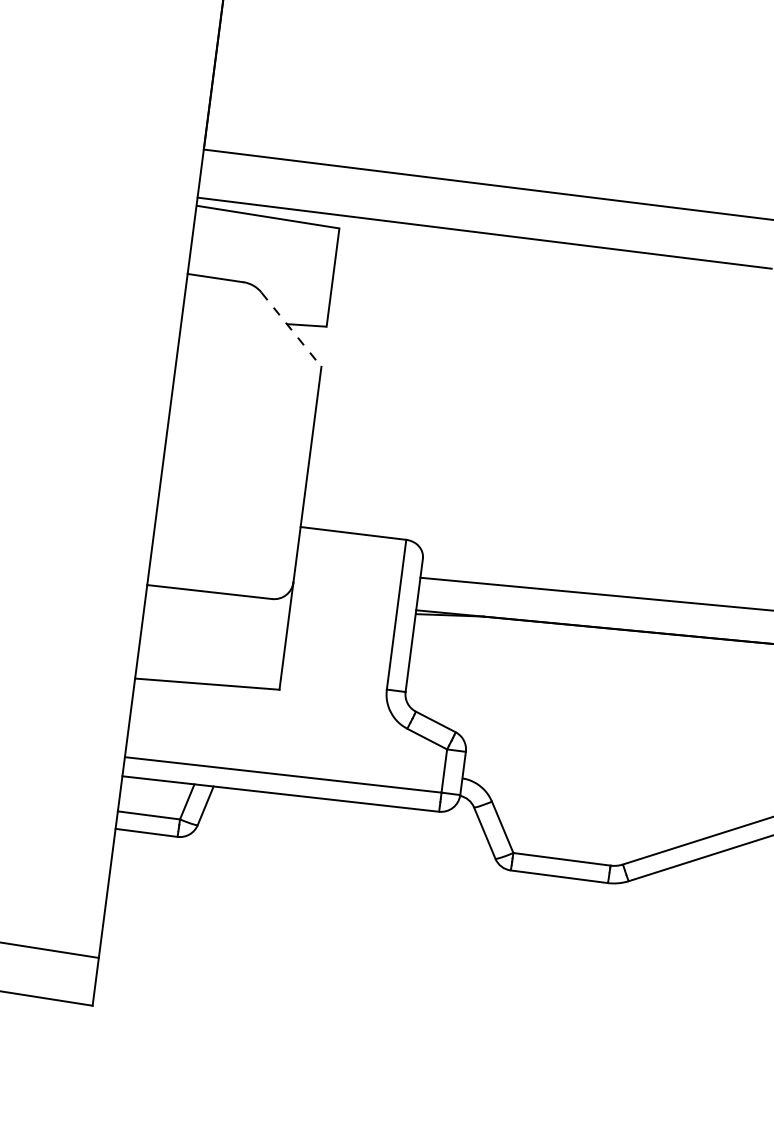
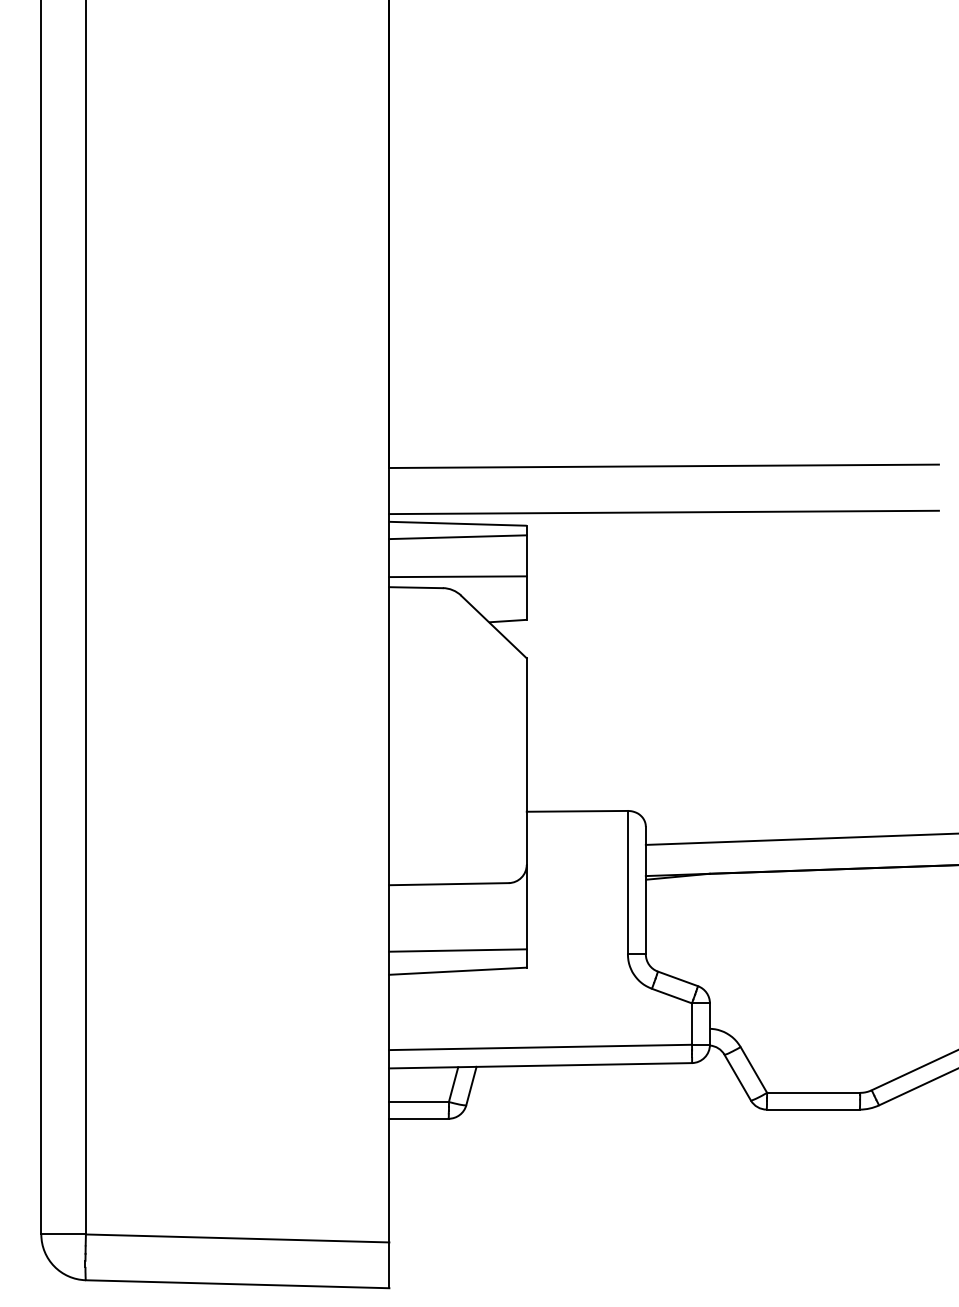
line: (265, 231) -> (457, 537), added
line: (260, 272) -> (457, 576), added
line: (291, 330) -> (494, 627), dashed -> solid
line: (209, 662) -> (457, 950), added

